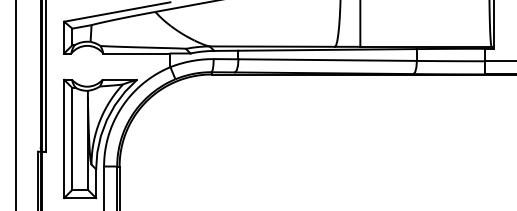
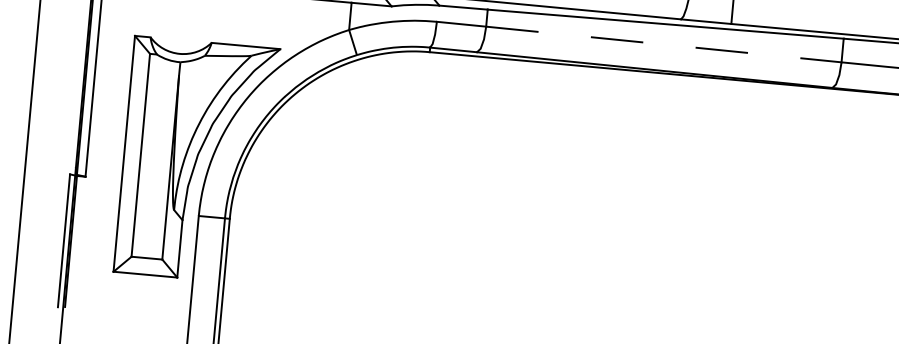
line: (328, 60) -> (665, 45), solid -> dashed

